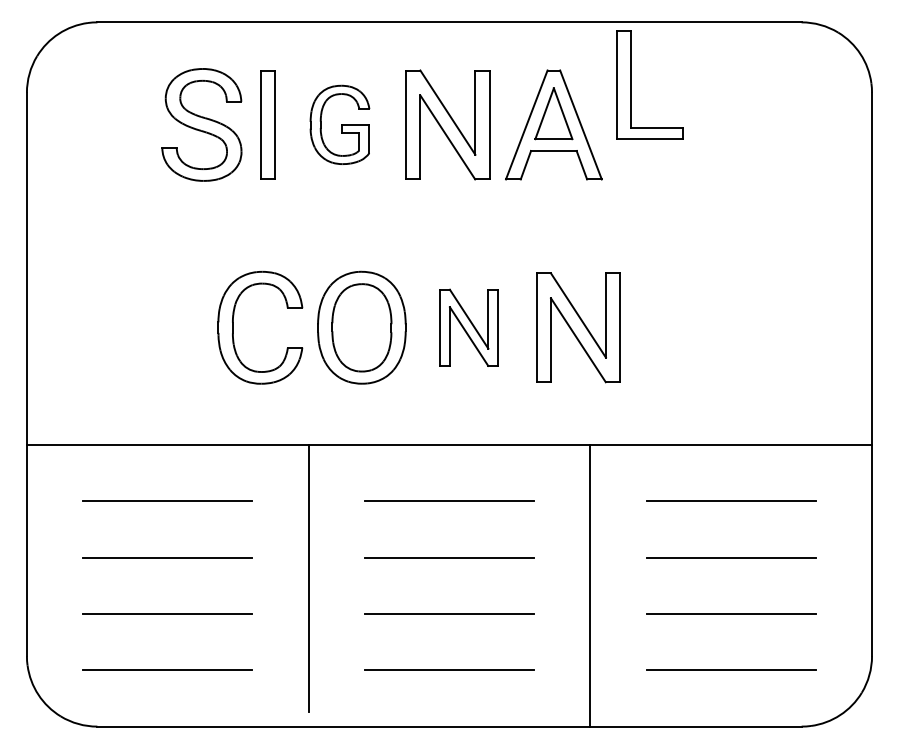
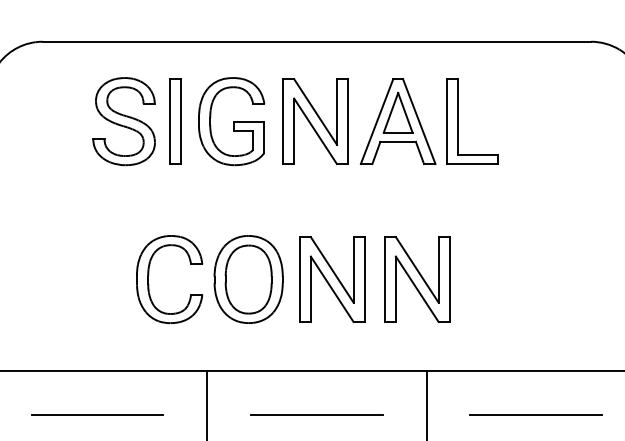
part: (631, 84) -> (458, 121), moved
part: (339, 124) -> (231, 121), size x1.43
part: (468, 327) -> (331, 279), size x1.43

